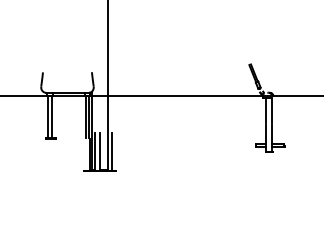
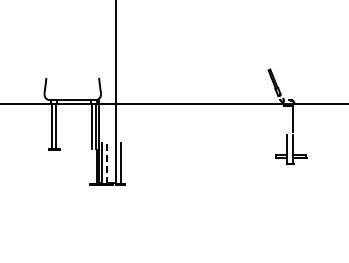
line: (266, 110) -> (286, 119), removed
line: (99, 151) -> (107, 163), solid -> dashed

